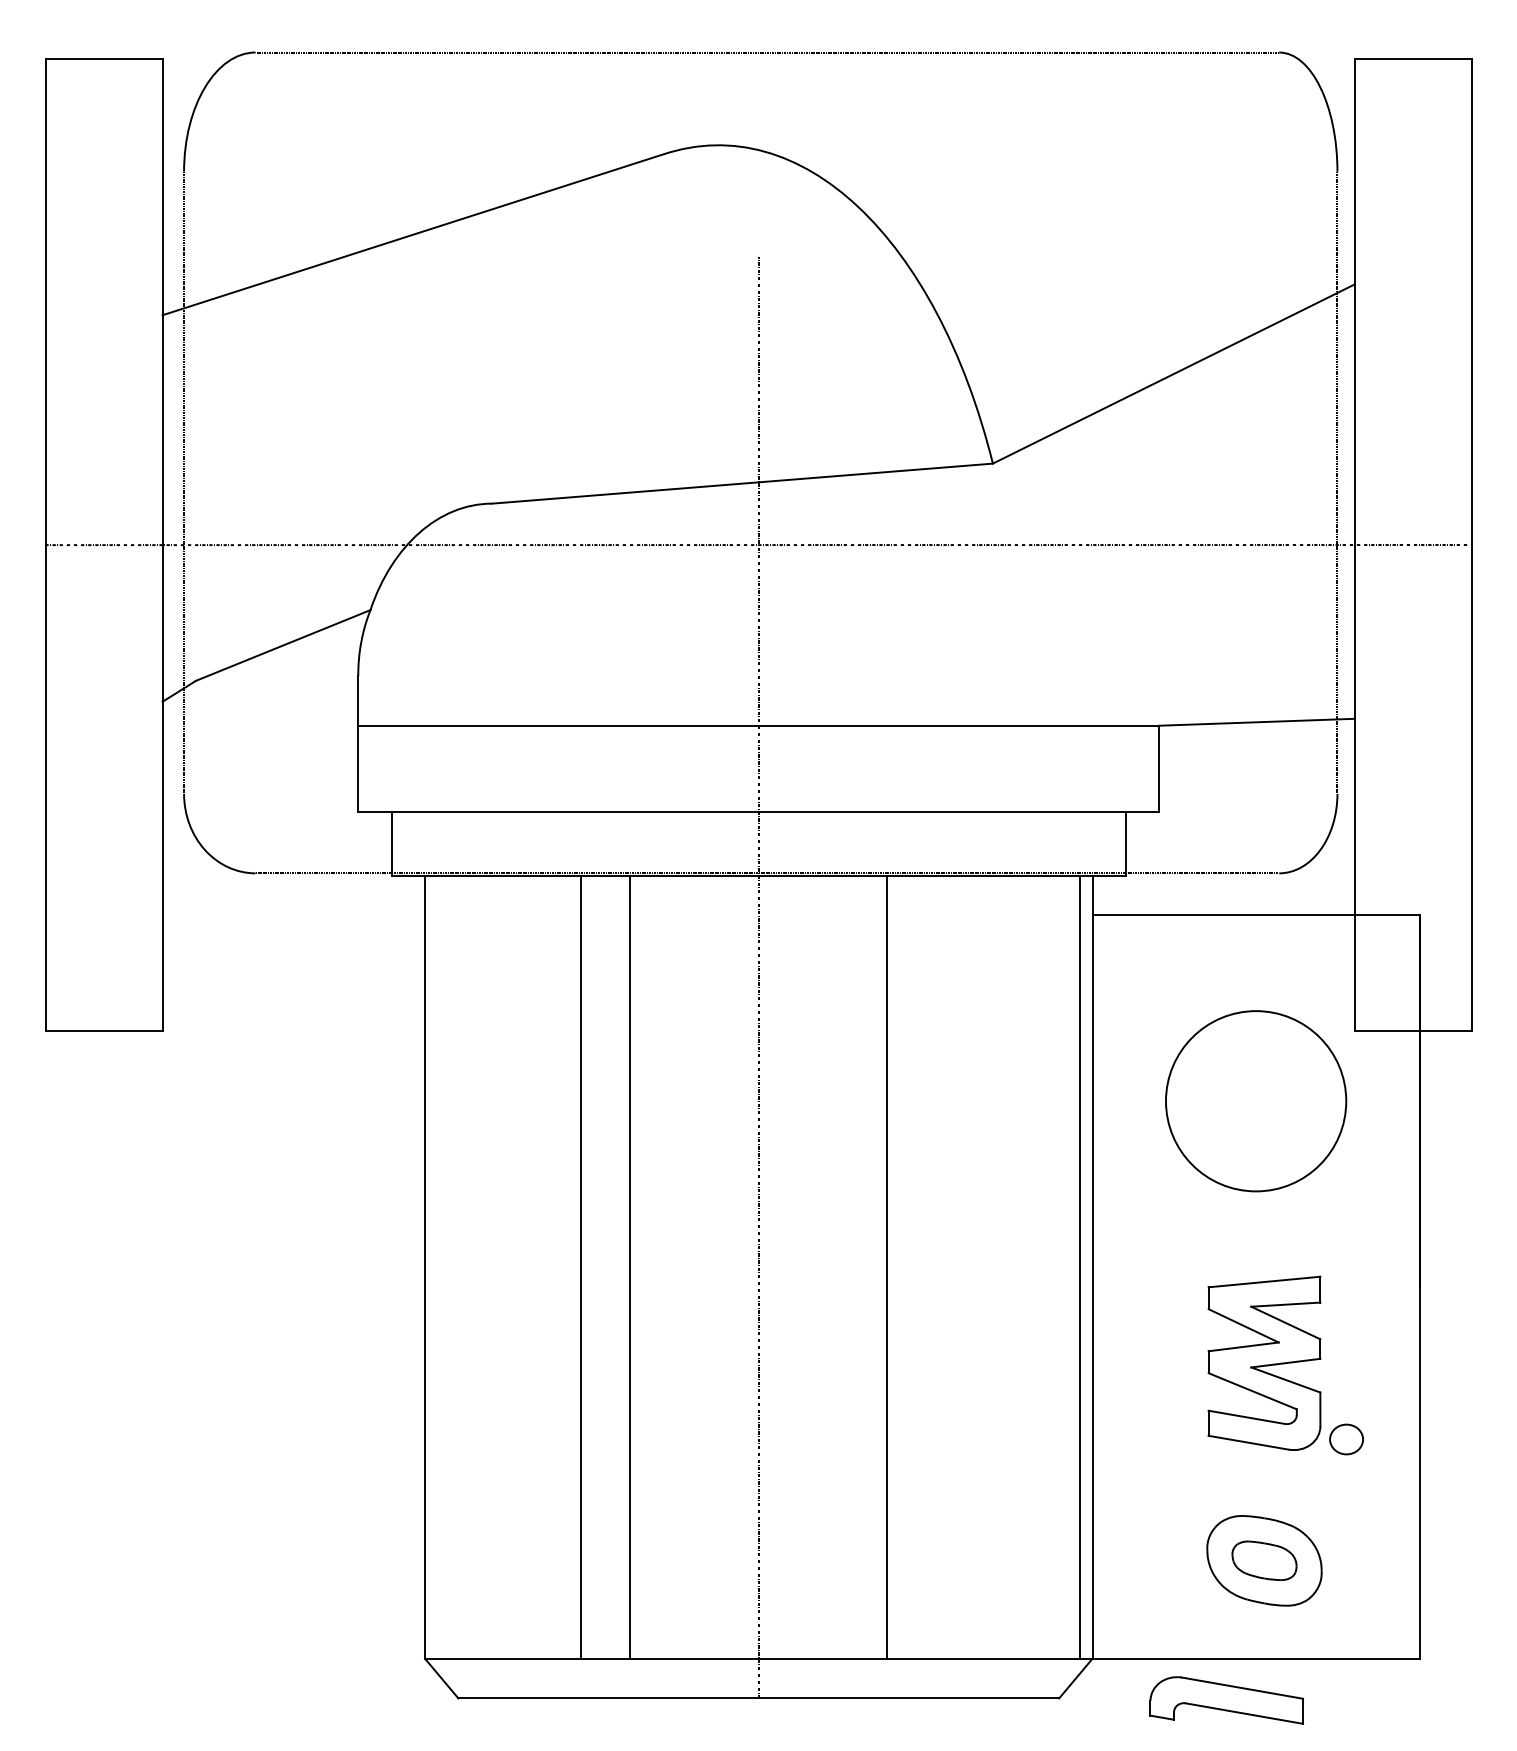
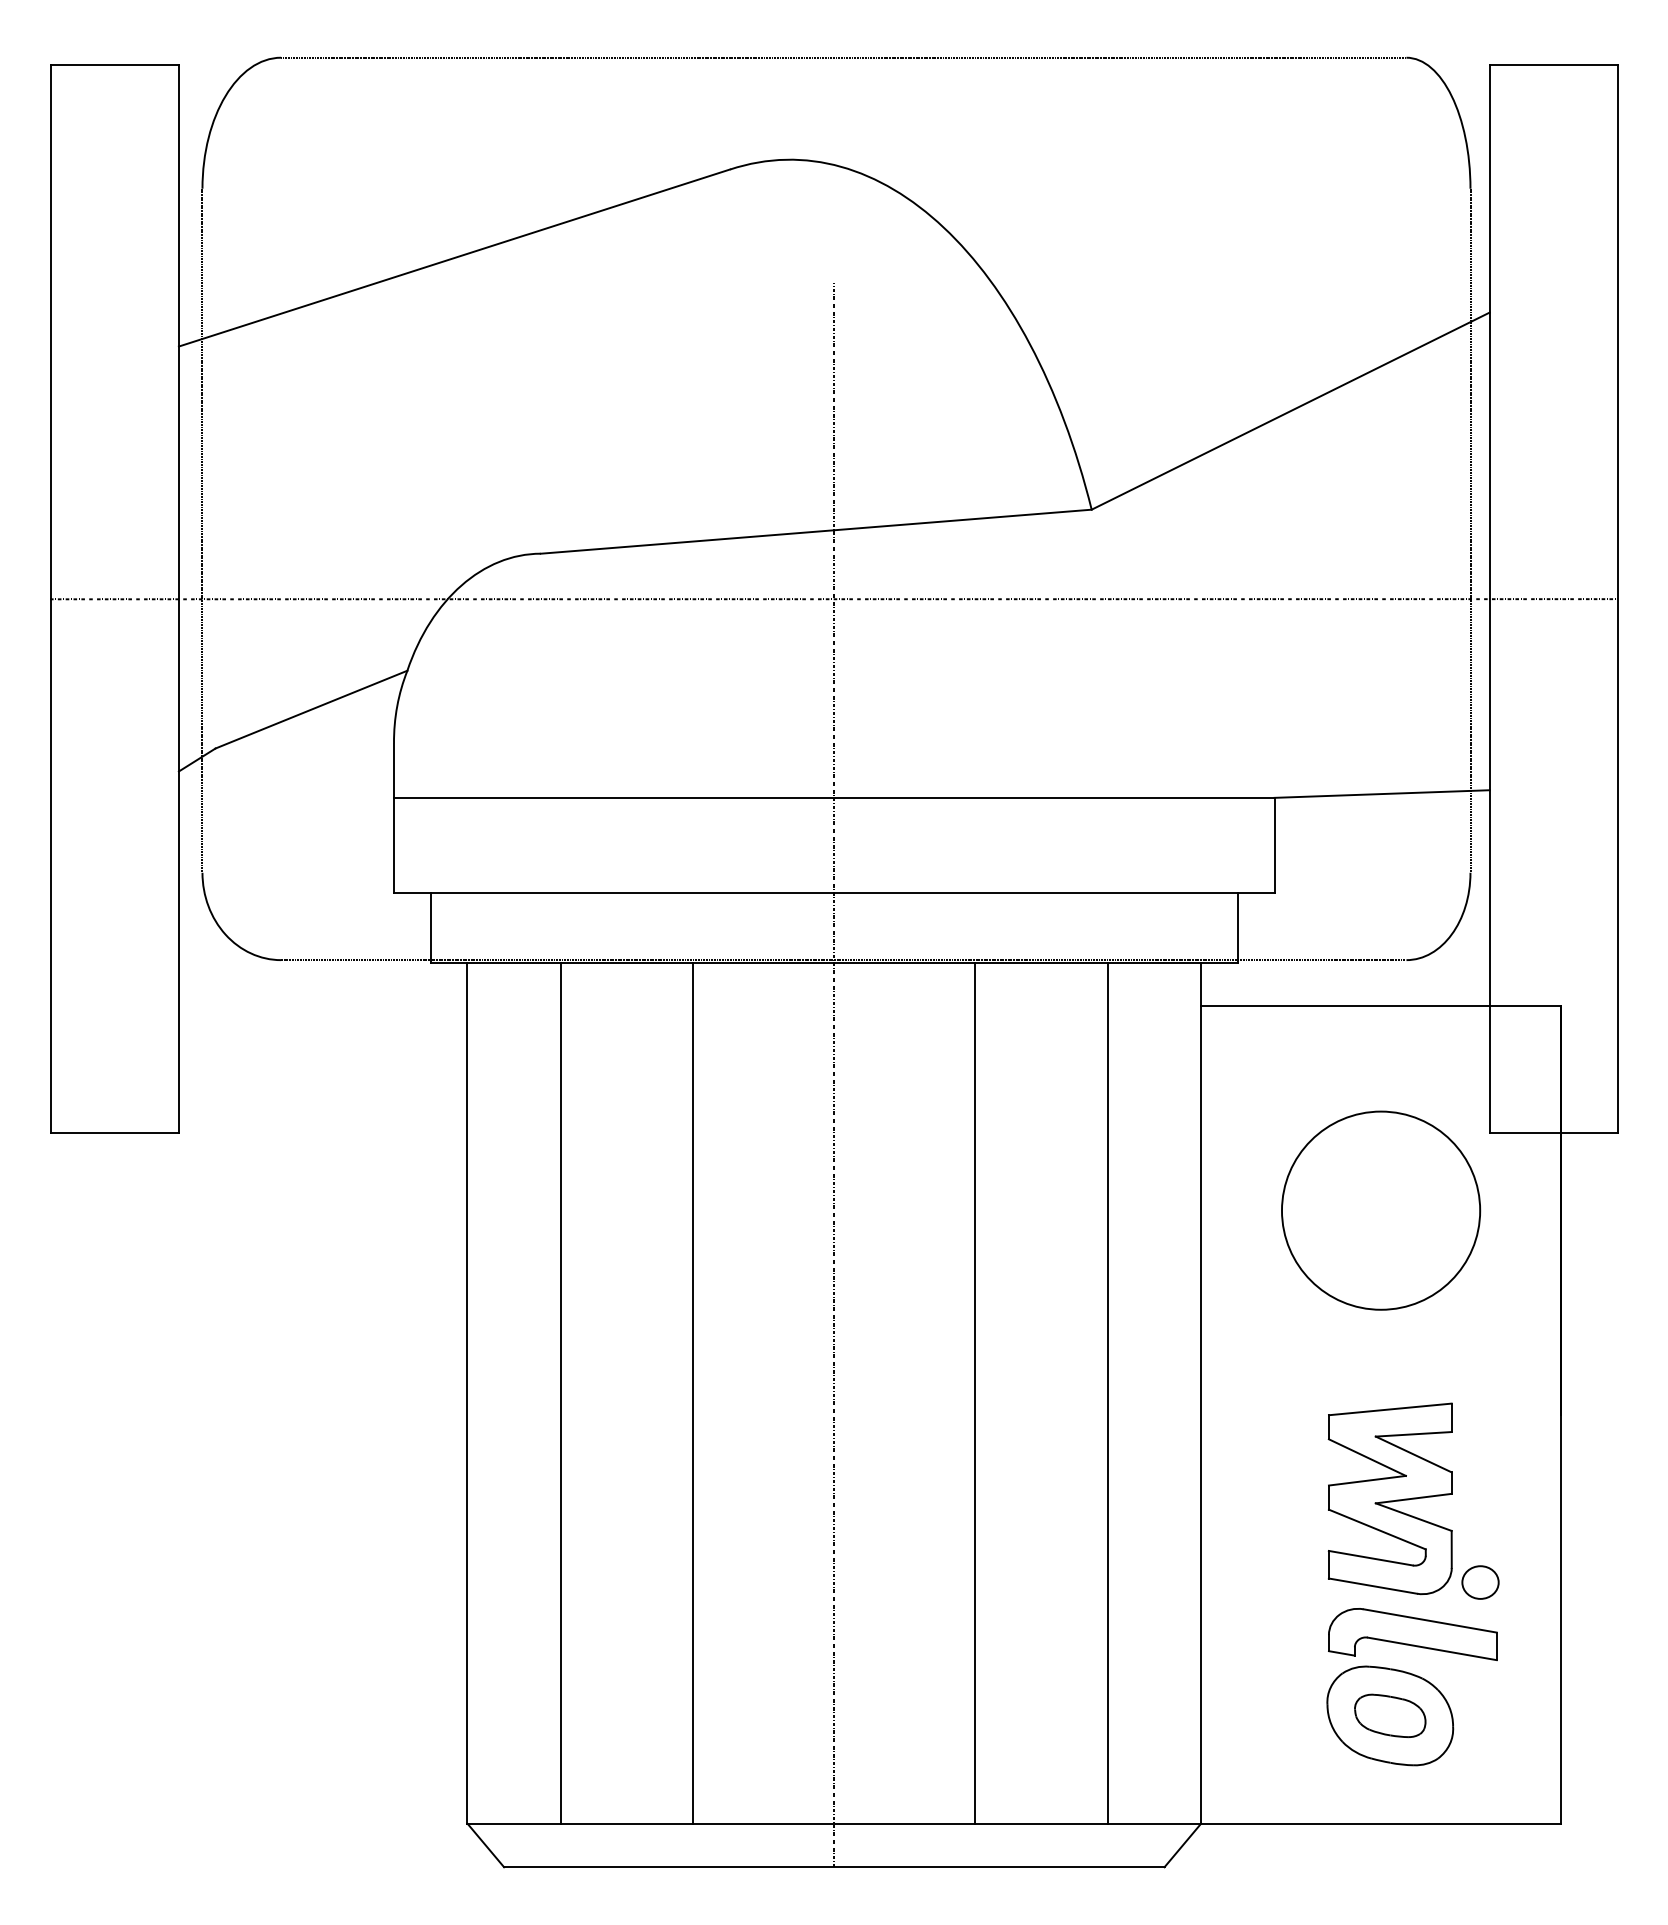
line: (580, 1266) -> (560, 1392), moved
line: (1079, 1266) -> (1107, 1392), moved
part: (1226, 1700) -> (1412, 1634), moved

